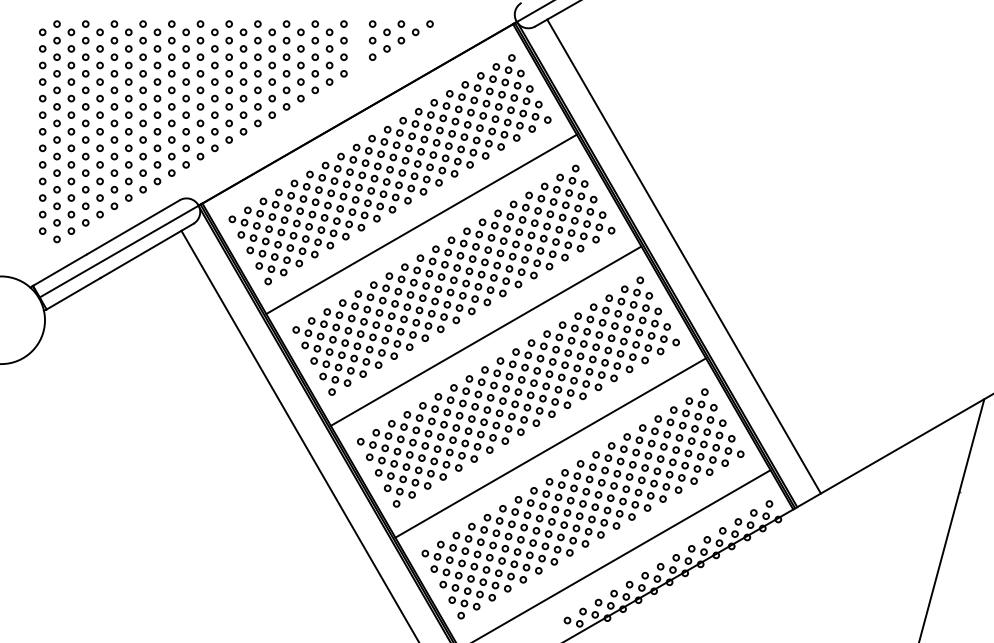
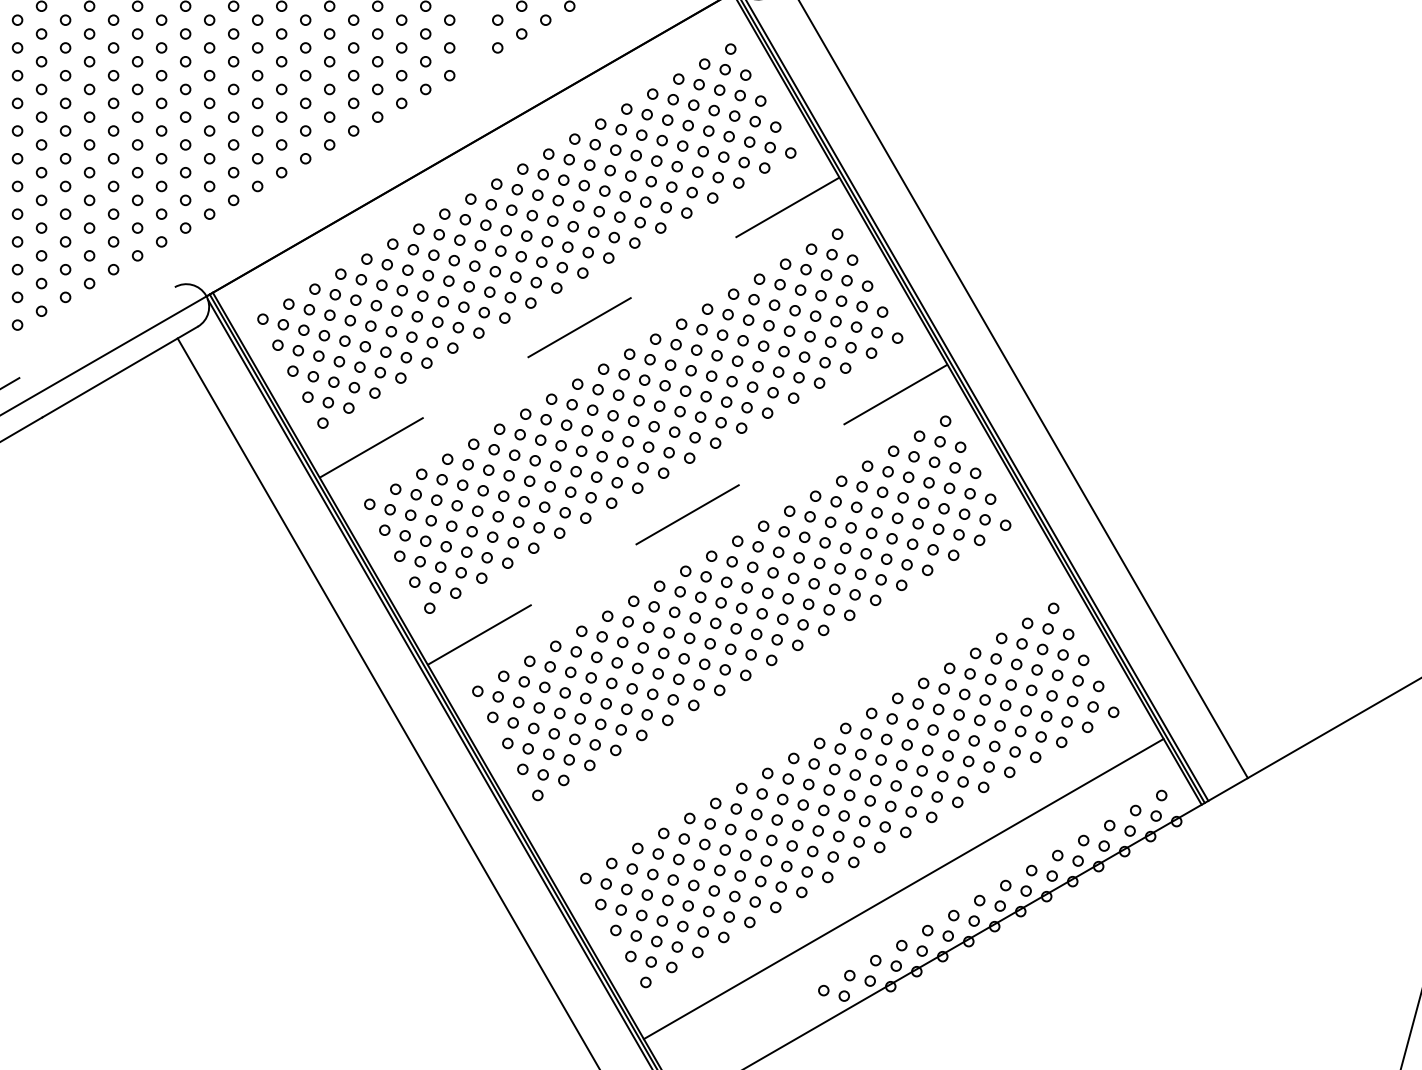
line: (421, 224) -> (579, 327), solid -> dashed
line: (132, 227) -> (95, 332), removed
line: (485, 336) -> (686, 515), solid -> dashed
line: (550, 447) -> (795, 701), removed

